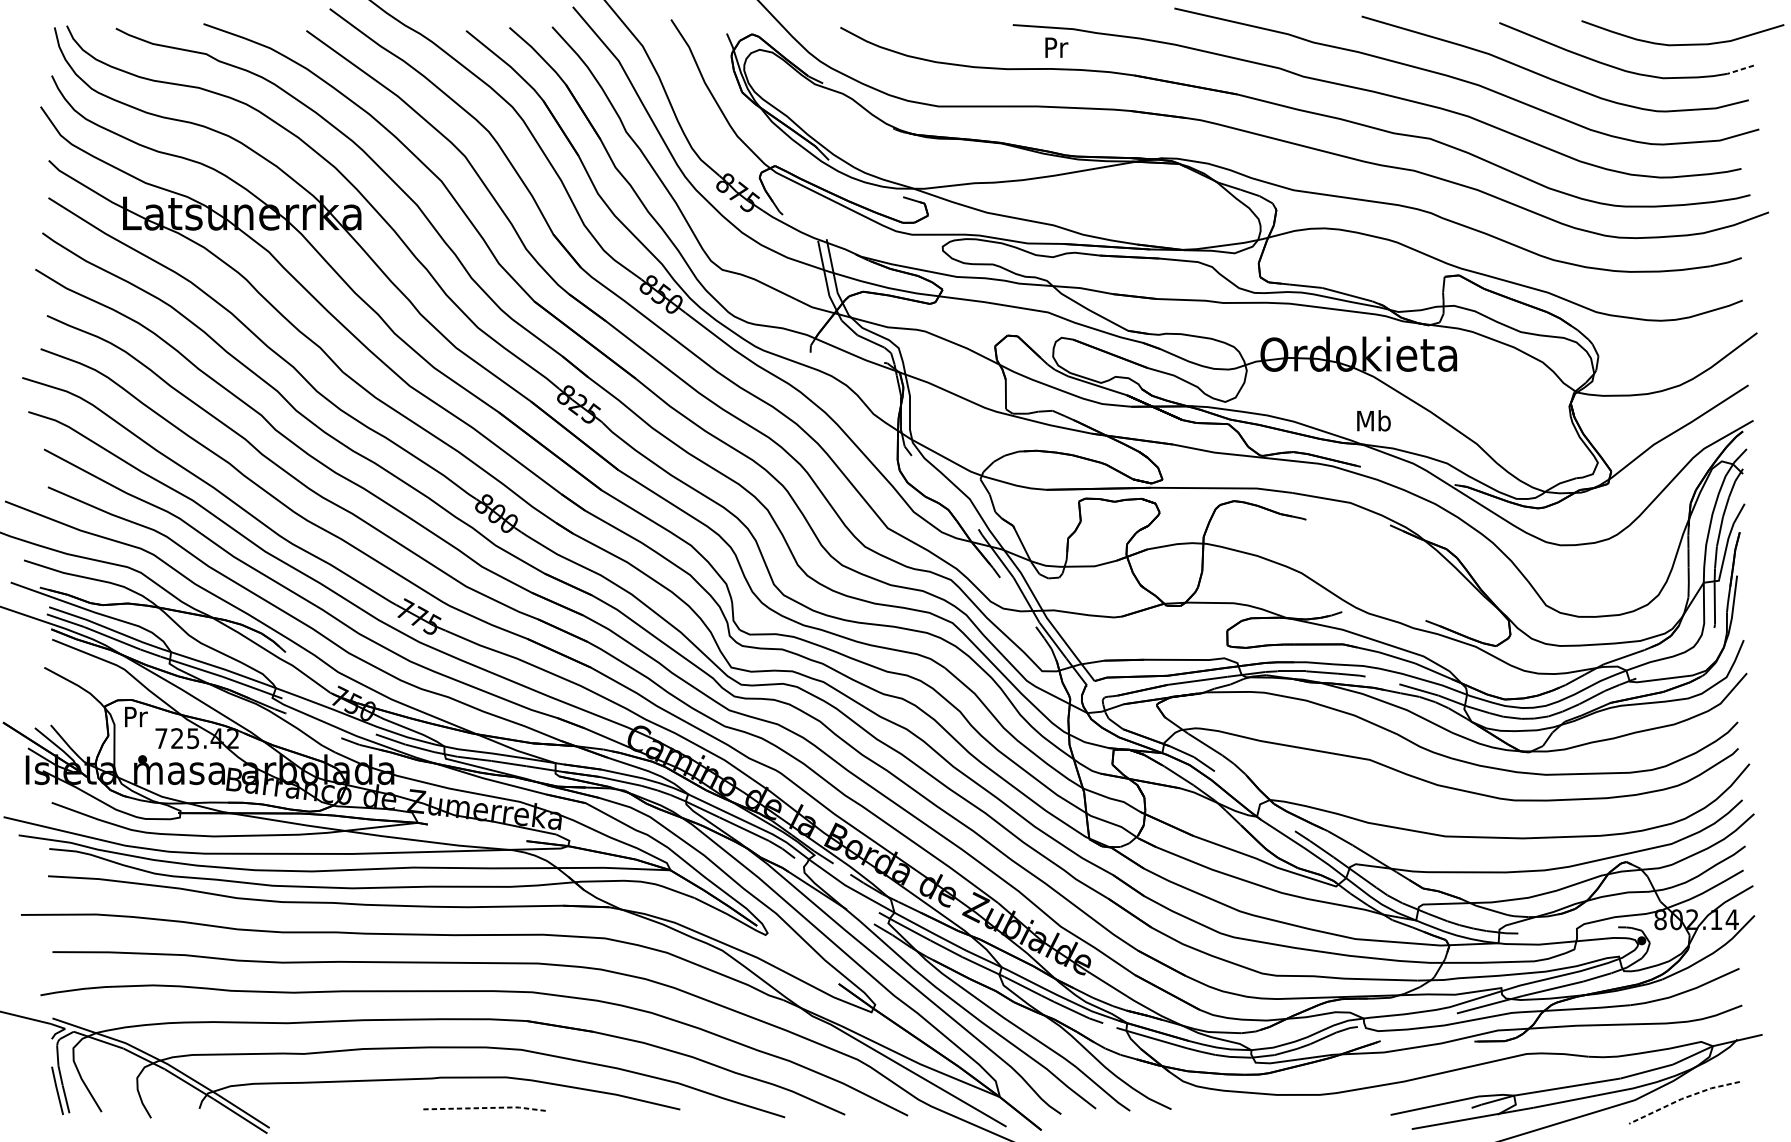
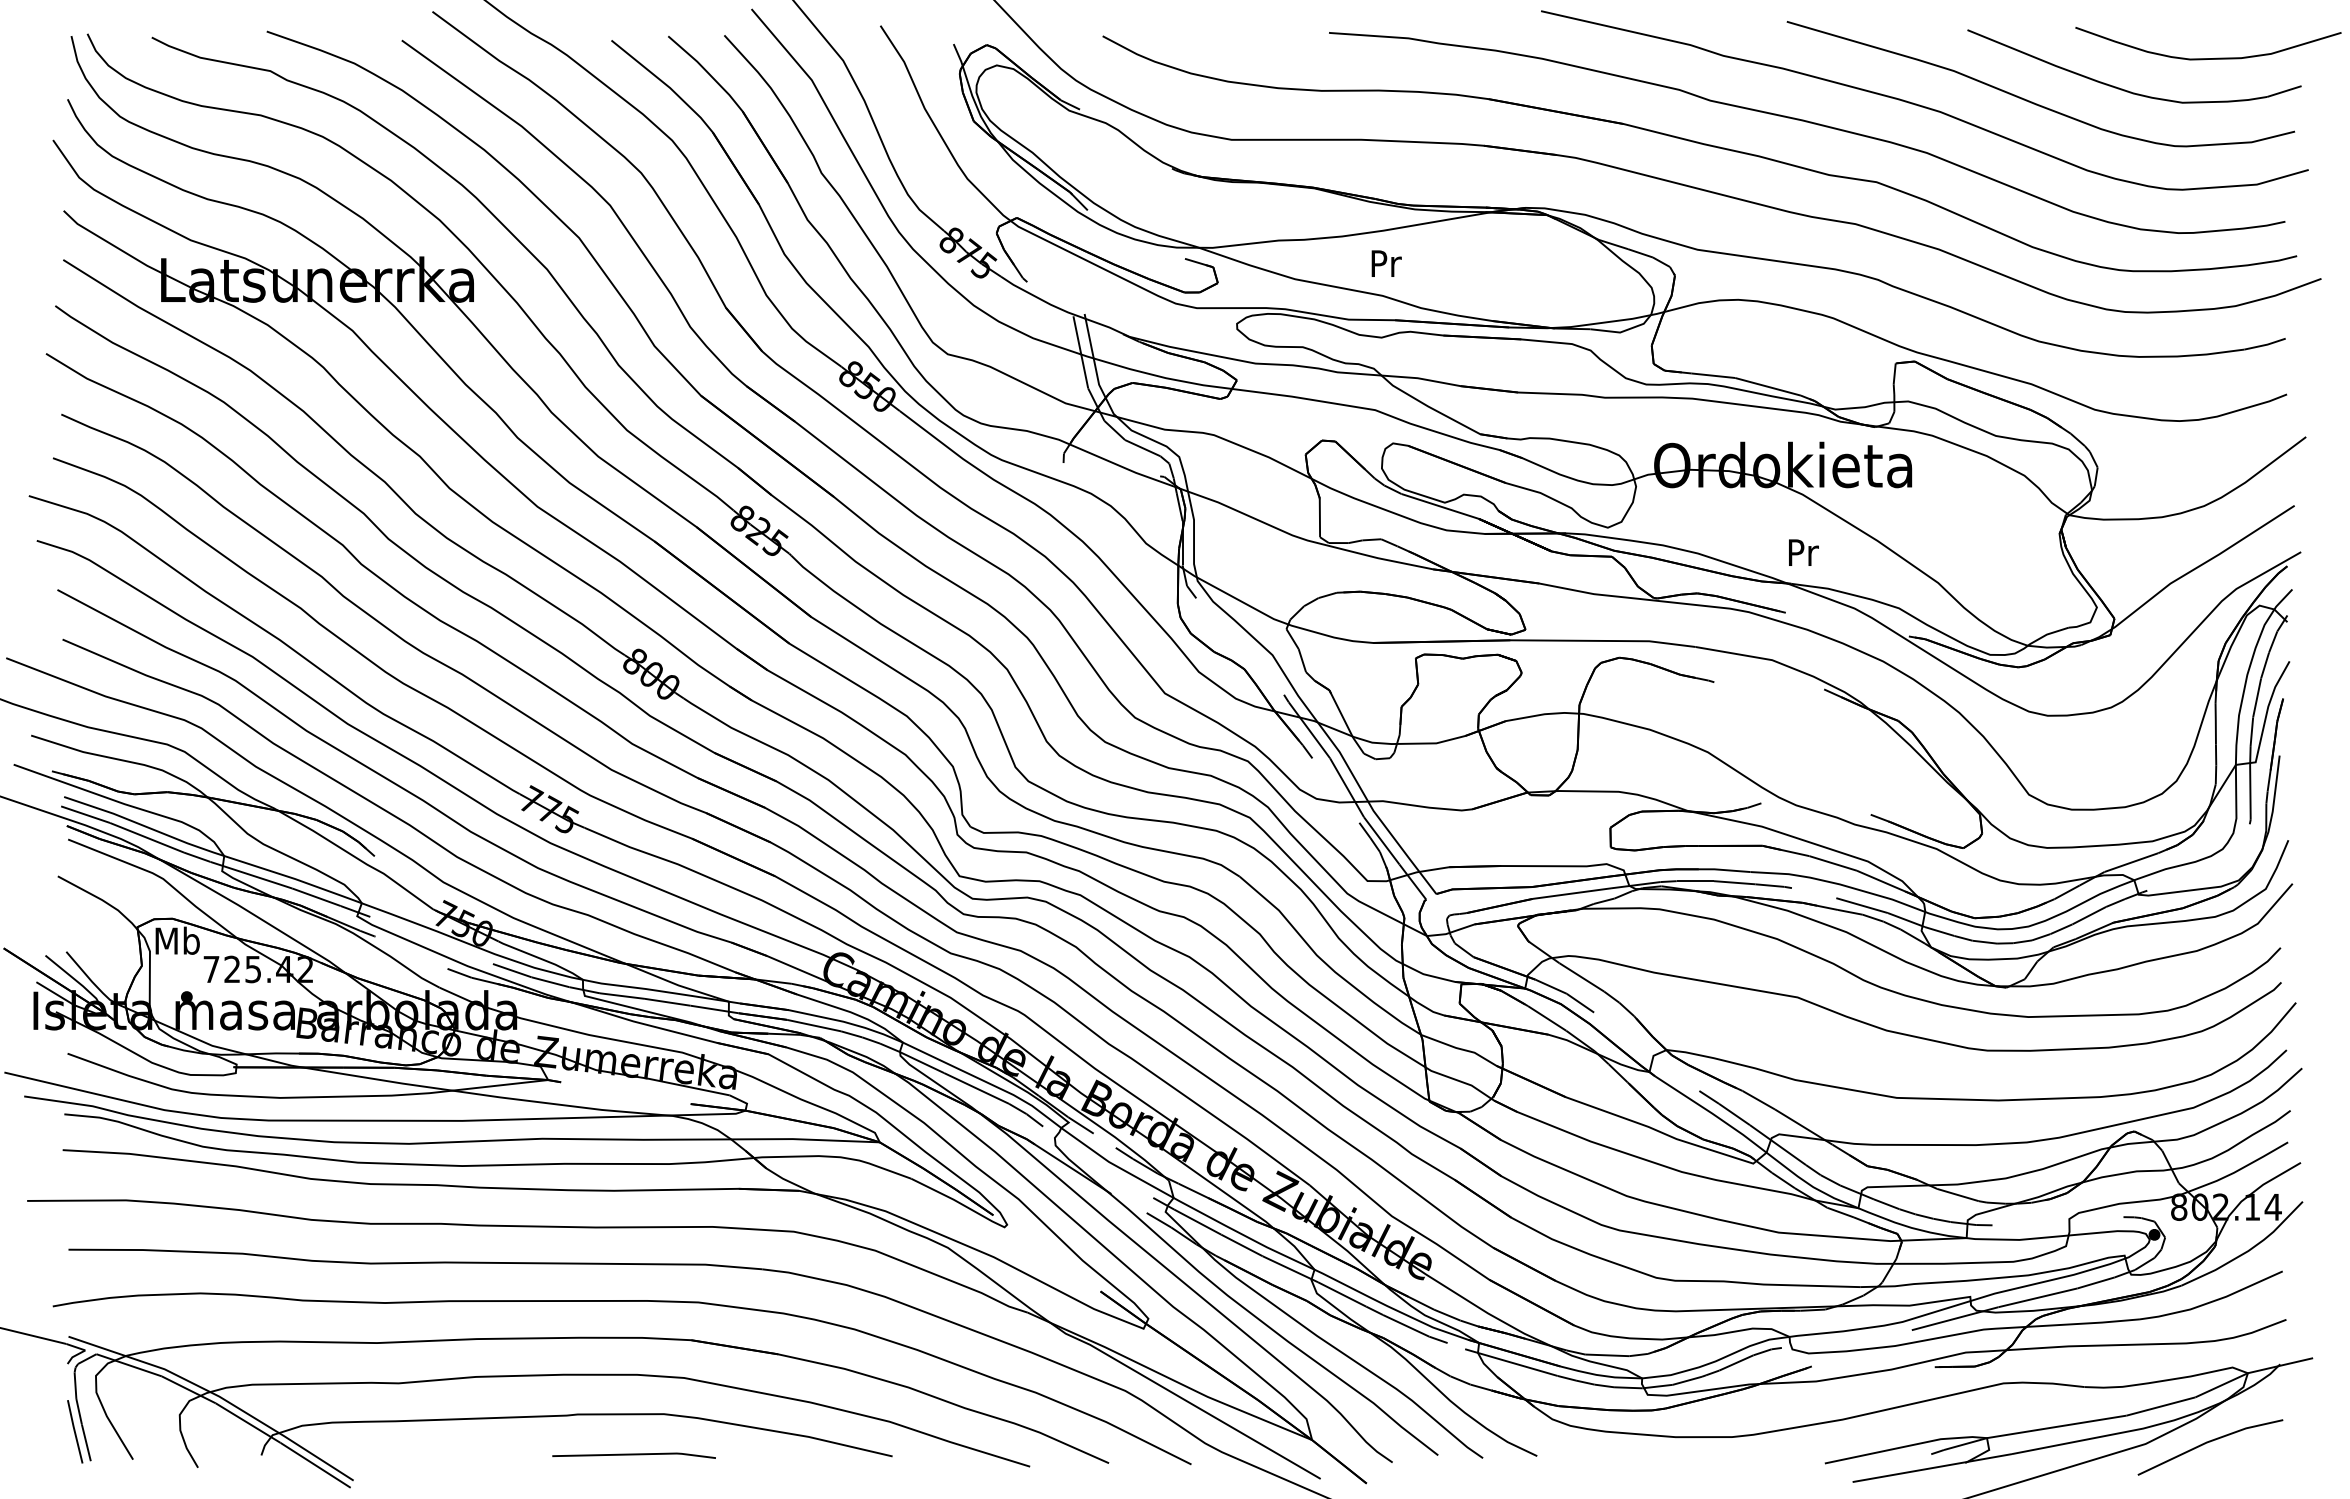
text: (1056, 47) -> (1386, 263), moved
line: (1740, 69) -> (2283, 91), dashed -> solid
text: (1374, 420) -> (1803, 552), Mb -> Pr
text: (135, 716) -> (177, 940), Pr -> Mb
line: (1682, 1098) -> (2208, 1441), dashed -> solid
line: (484, 1108) -> (635, 1454), dashed -> solid

